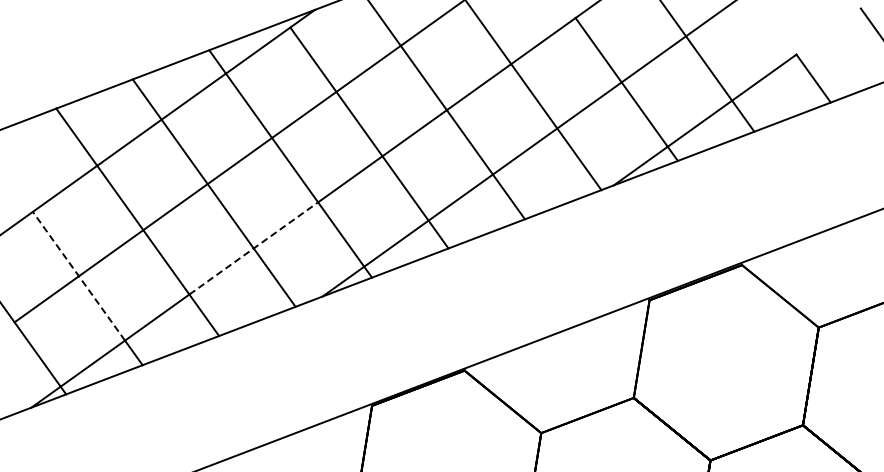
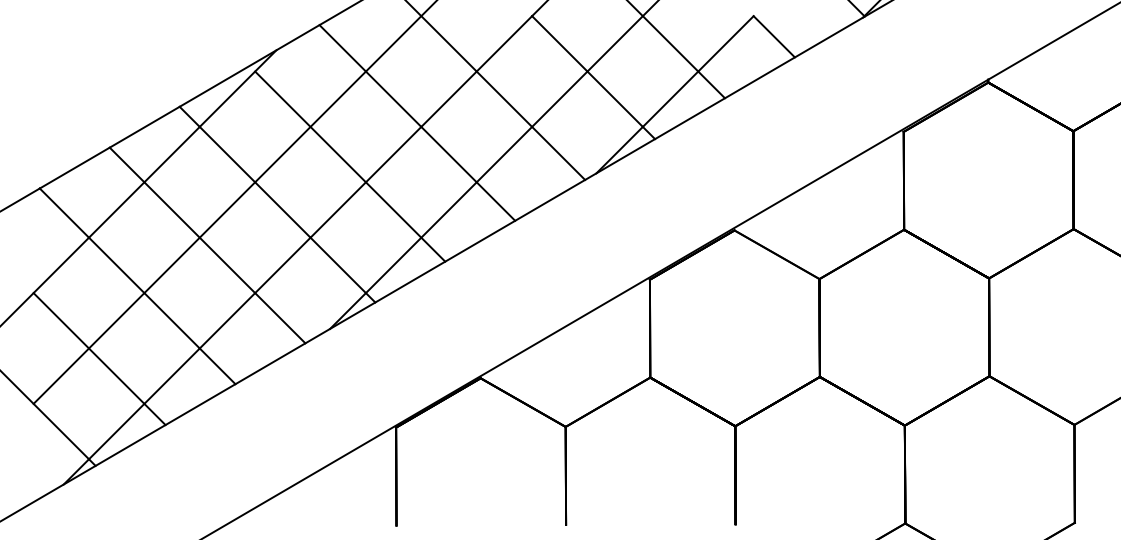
line: (254, 247) -> (255, 292), dashed -> solid
line: (78, 276) -> (88, 348), dashed -> solid

